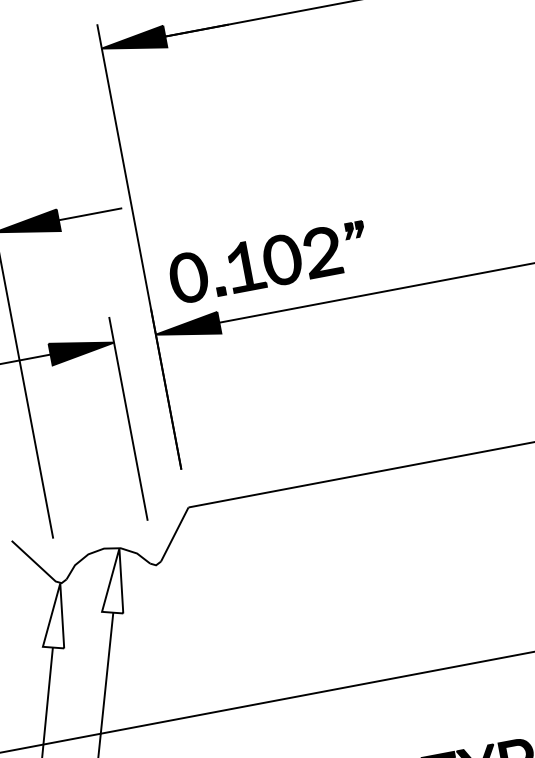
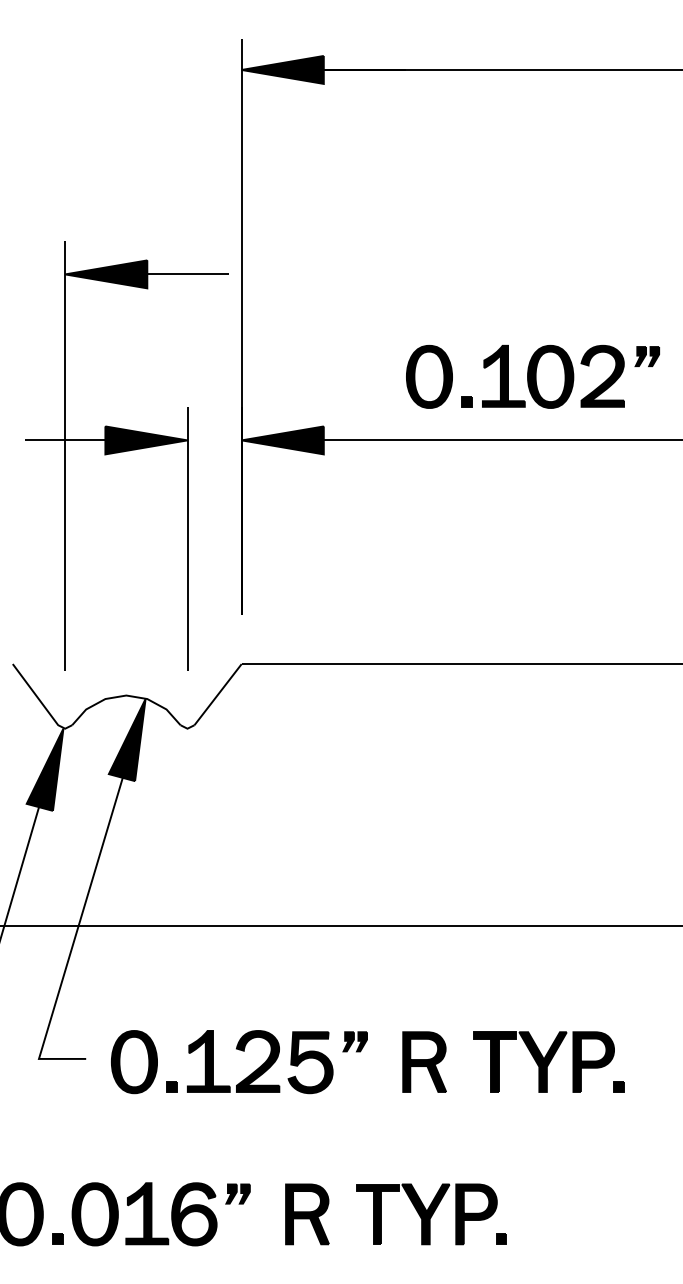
part: (268, 262) -> (532, 376), moved
fill: (110, 583) -> (126, 740), added
fill: (51, 617) -> (44, 769), added

